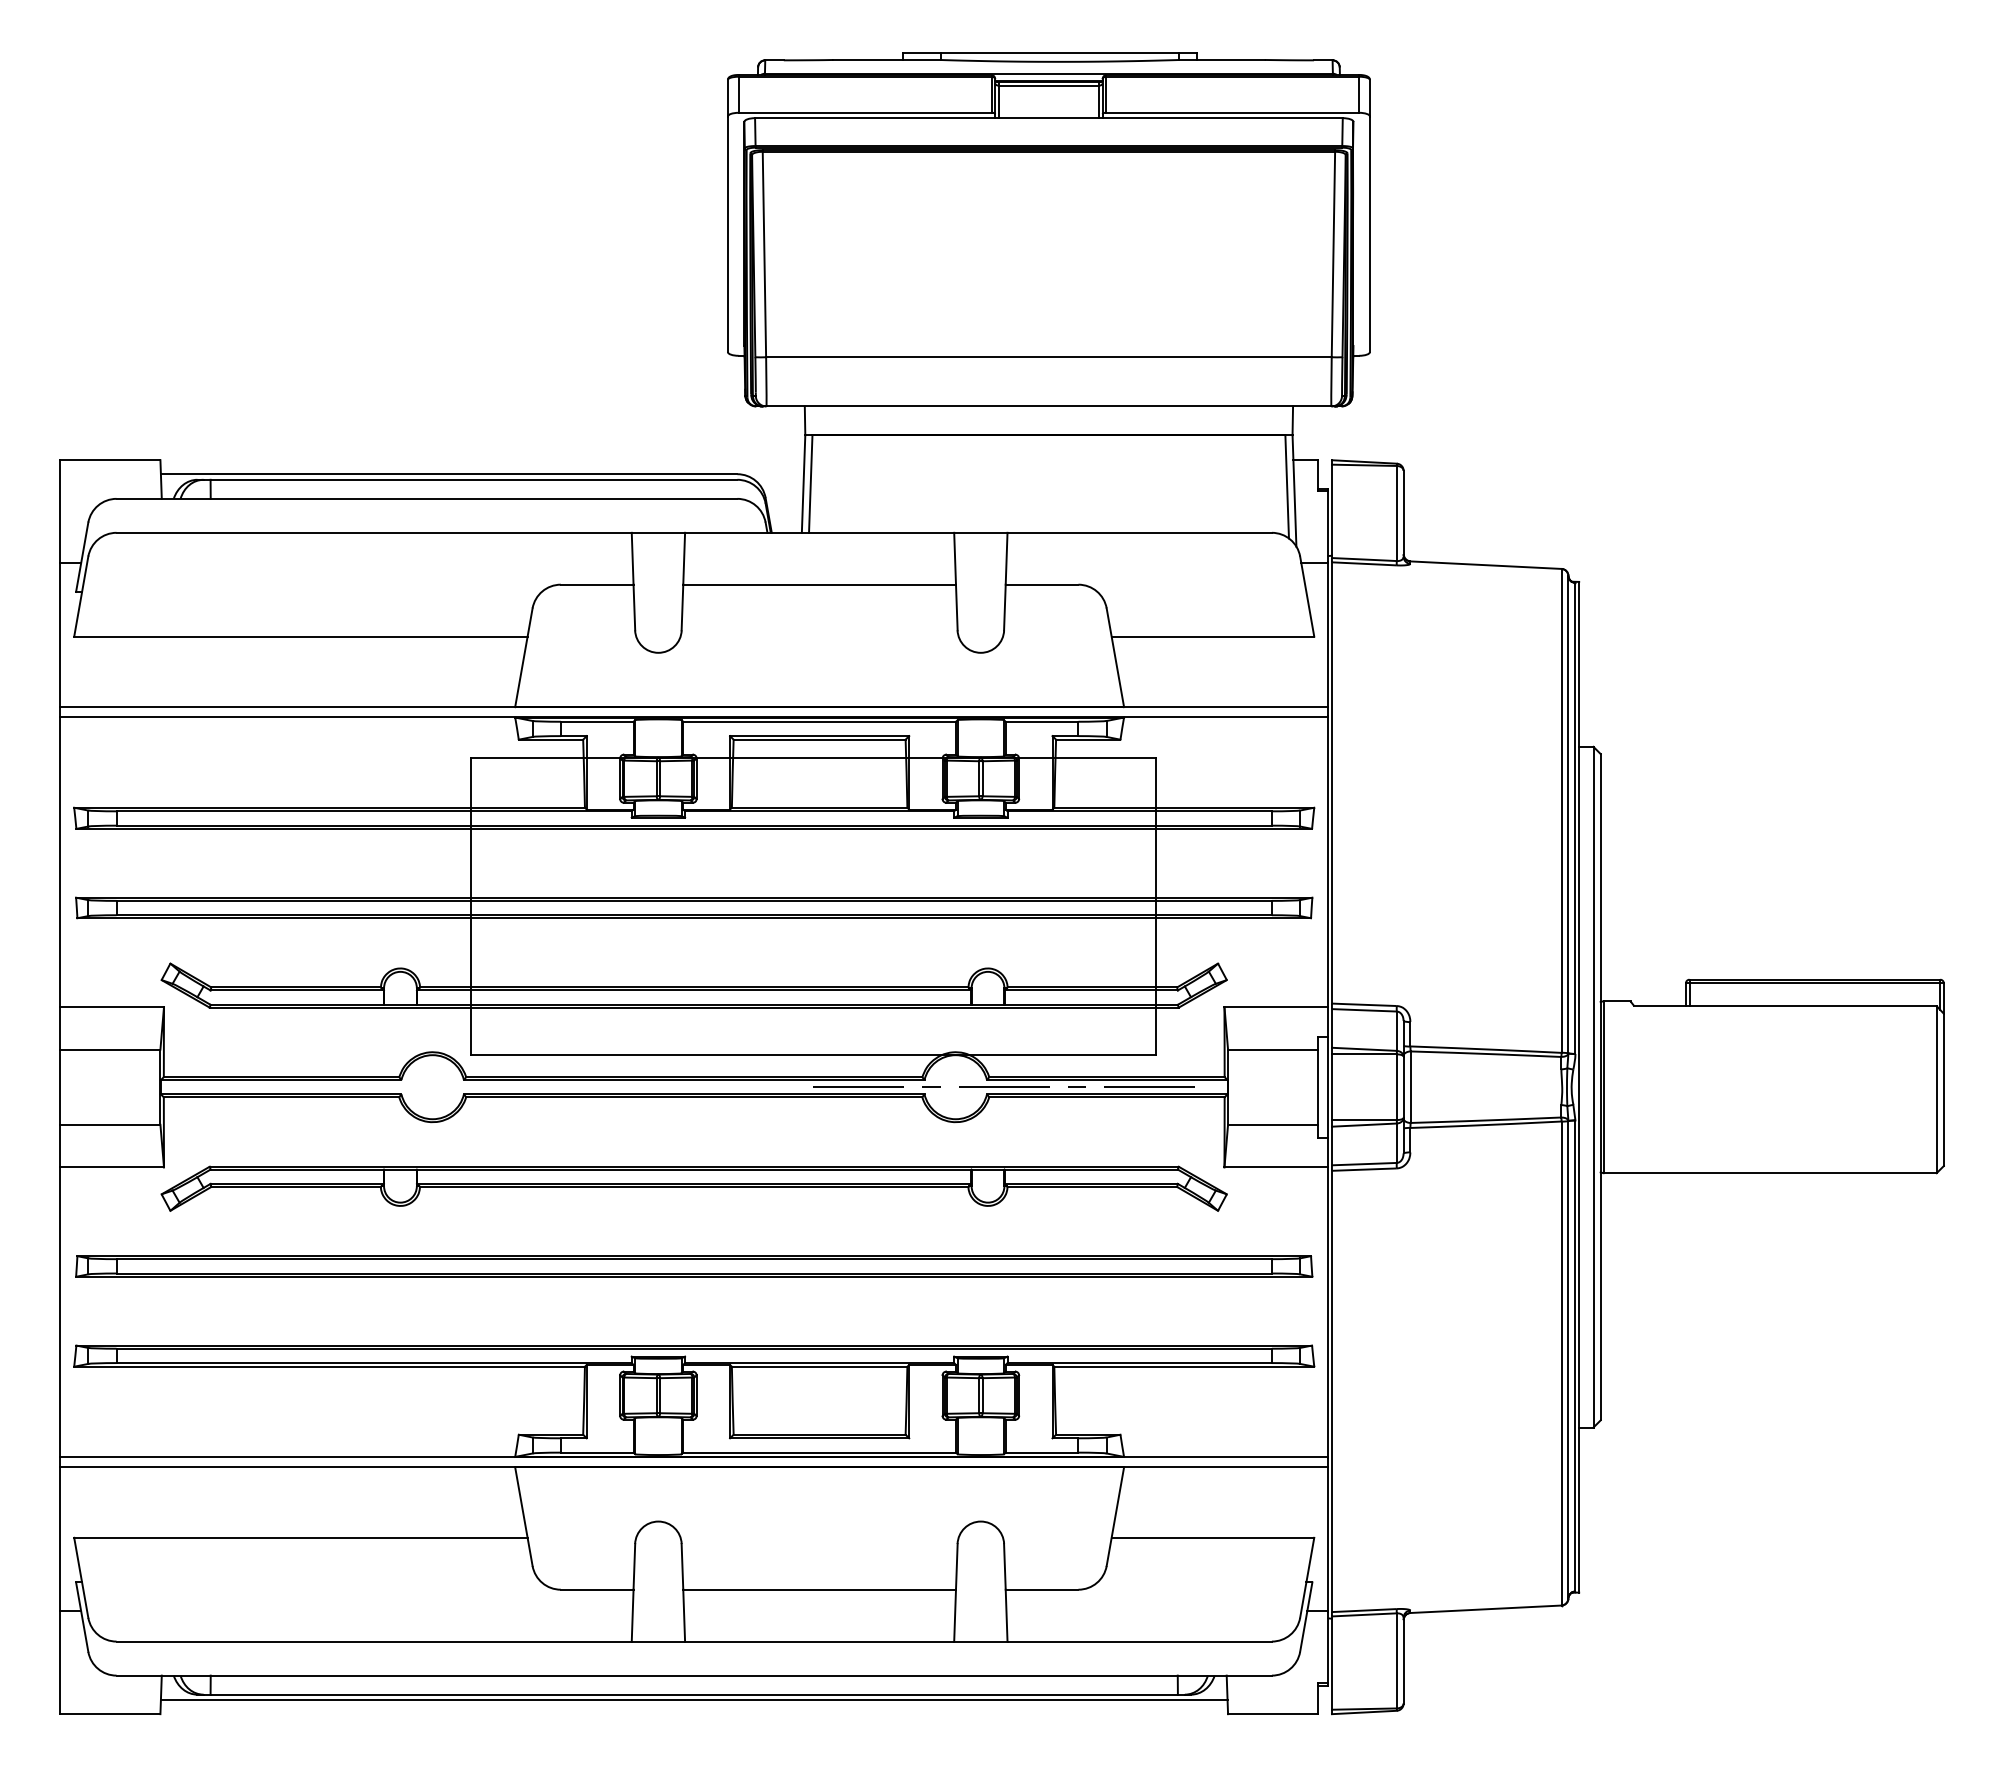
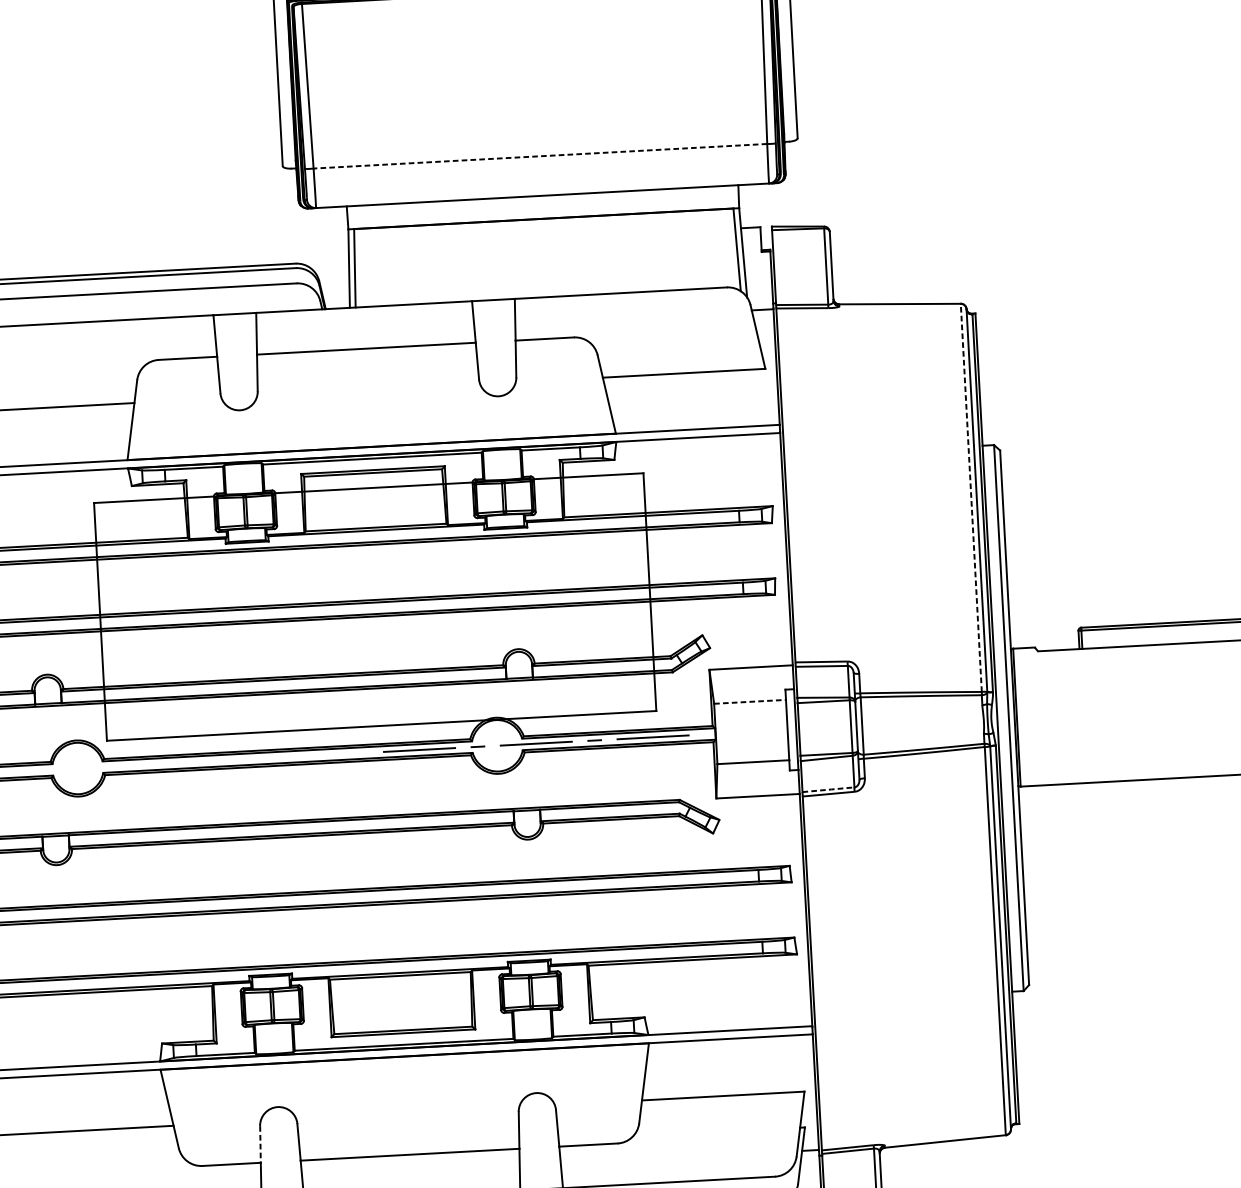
line: (1048, 357) -> (540, 156), solid -> dashed
line: (1561, 810) -> (971, 497), solid -> dashed
line: (1272, 1049) -> (749, 701), solid -> dashed
line: (1364, 1164) -> (828, 790), solid -> dashed
line: (634, 1566) -> (260, 1144), solid -> dashed

